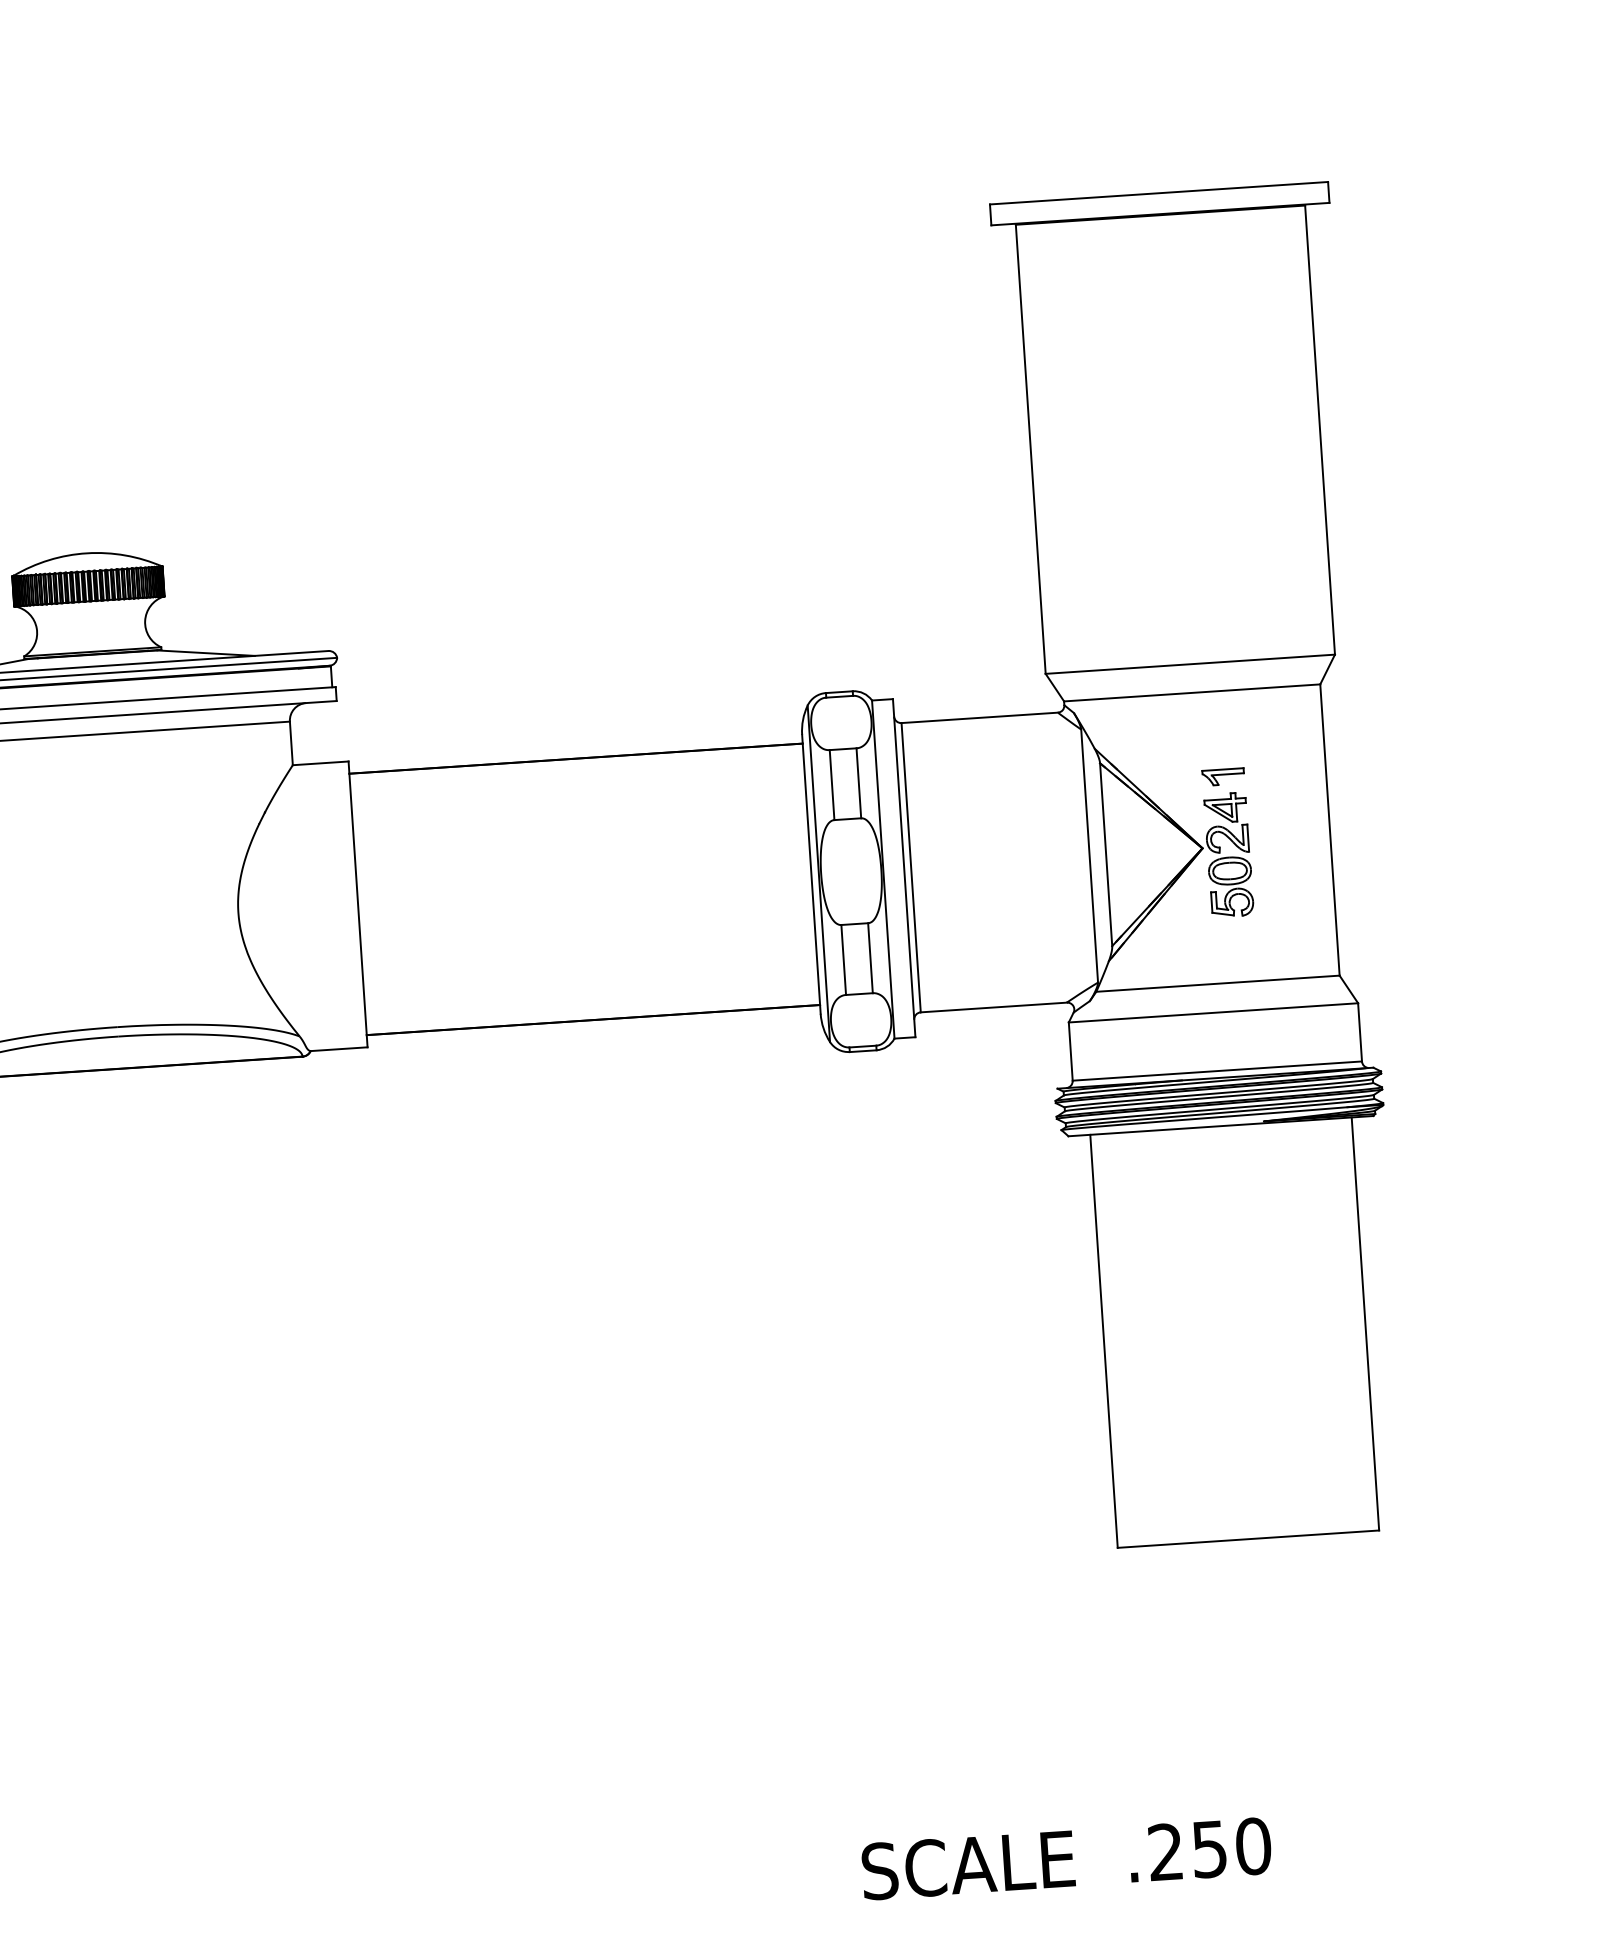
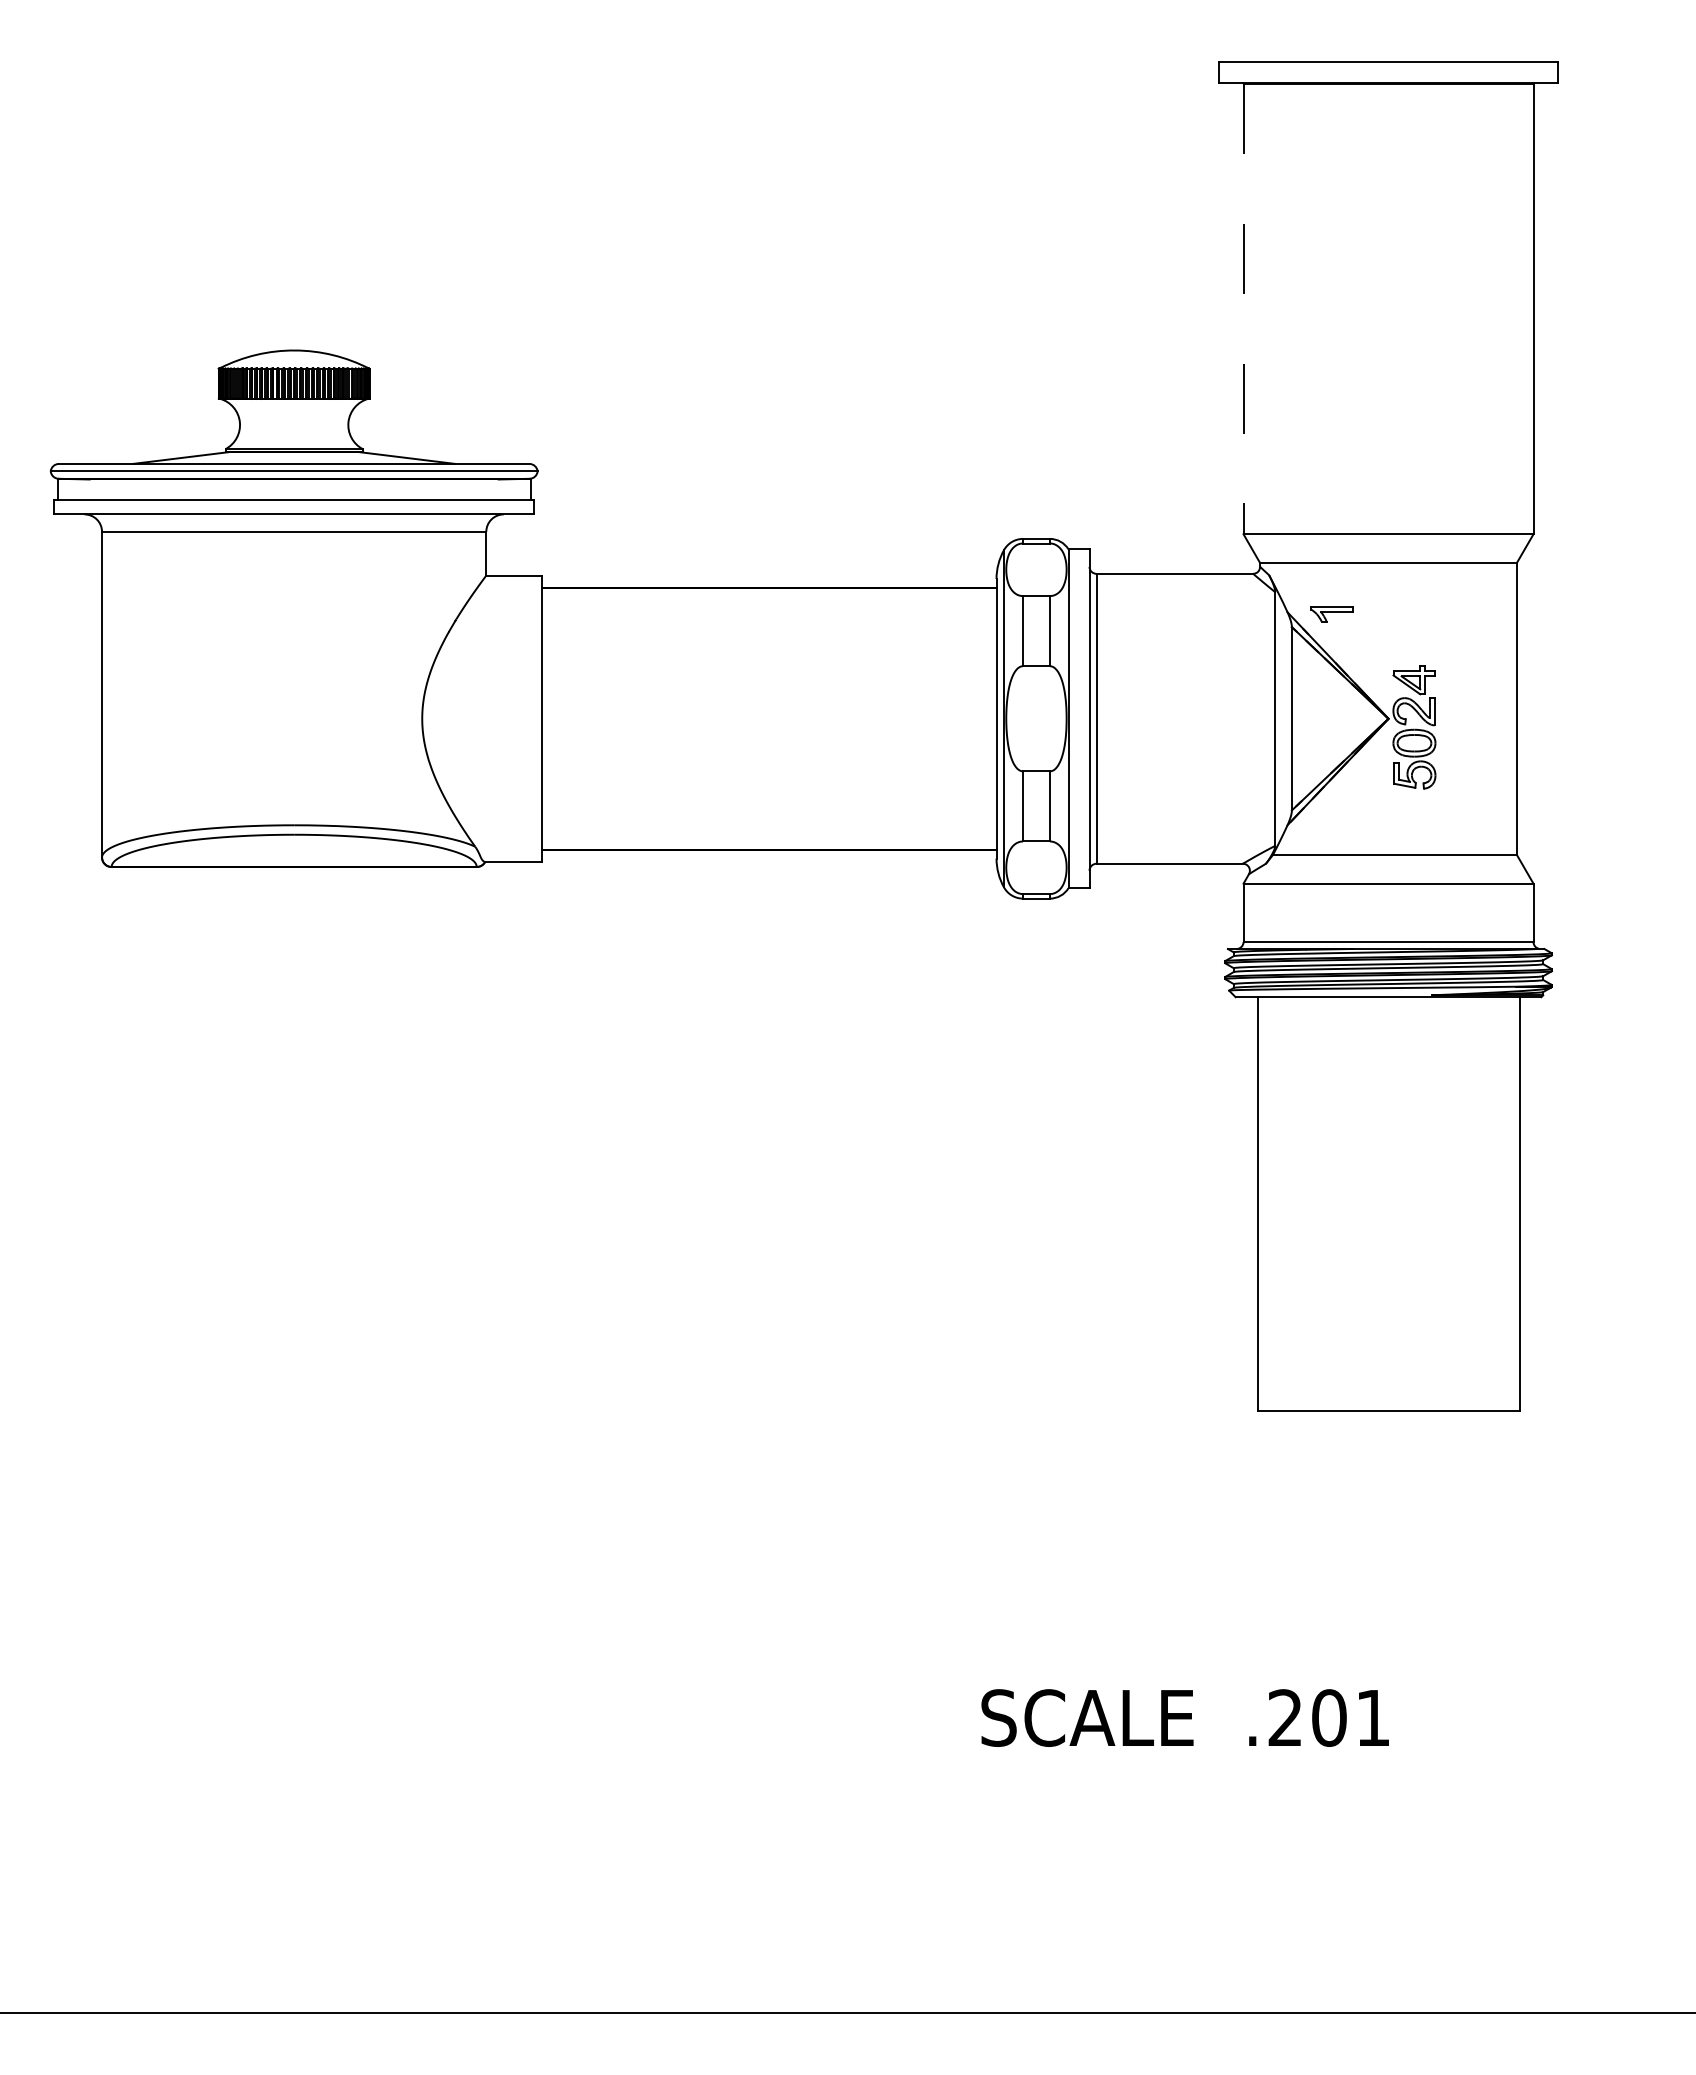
line: (1030, 449) -> (1243, 309), solid -> dashed
part: (1222, 777) -> (1331, 614), moved
text: (1231, 1847) -> (1351, 1717), .250 -> .201

